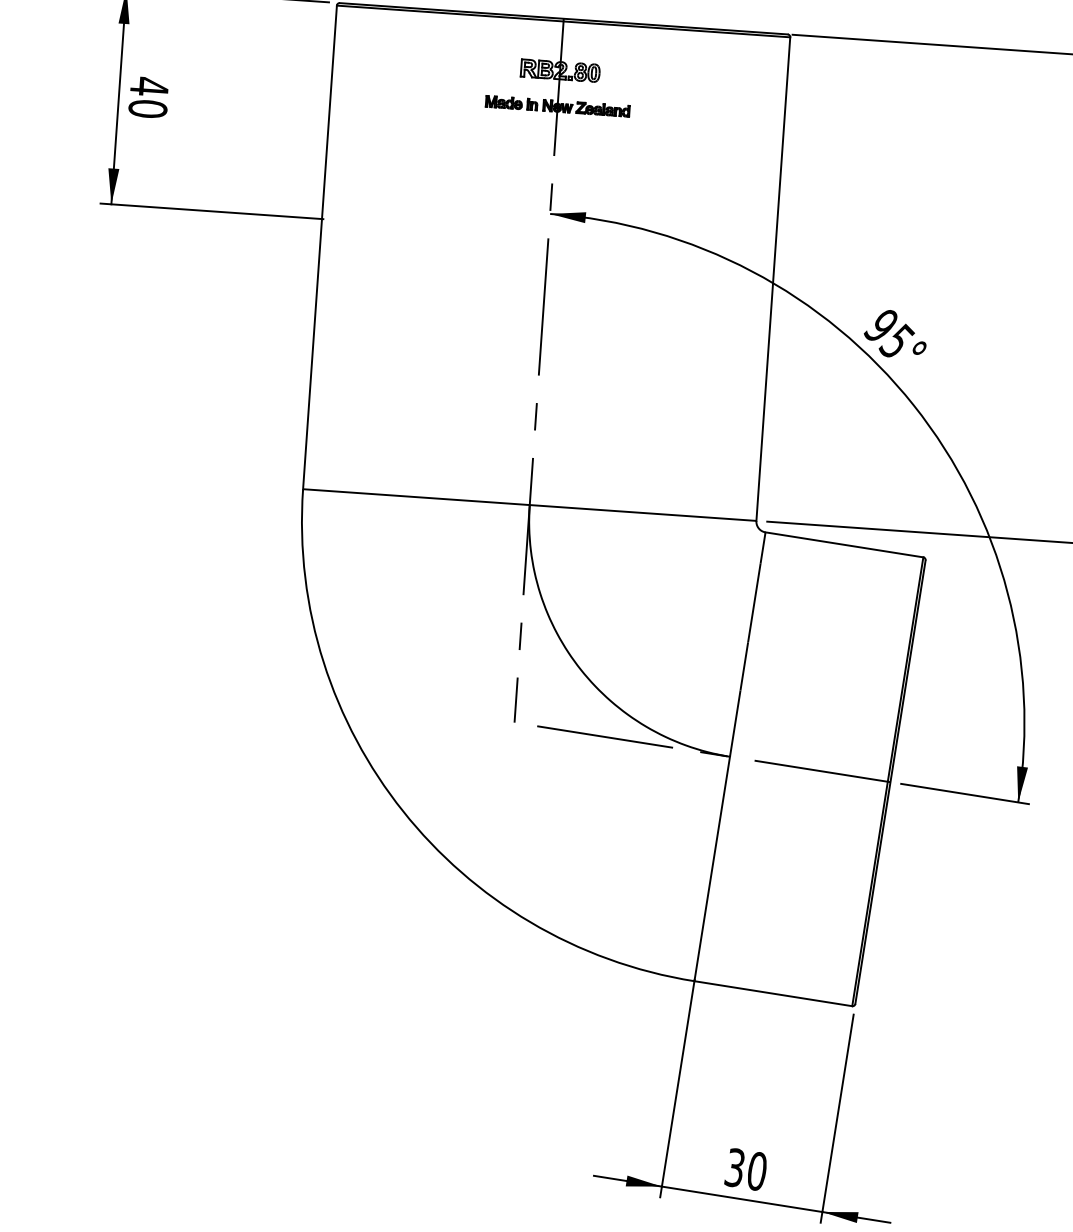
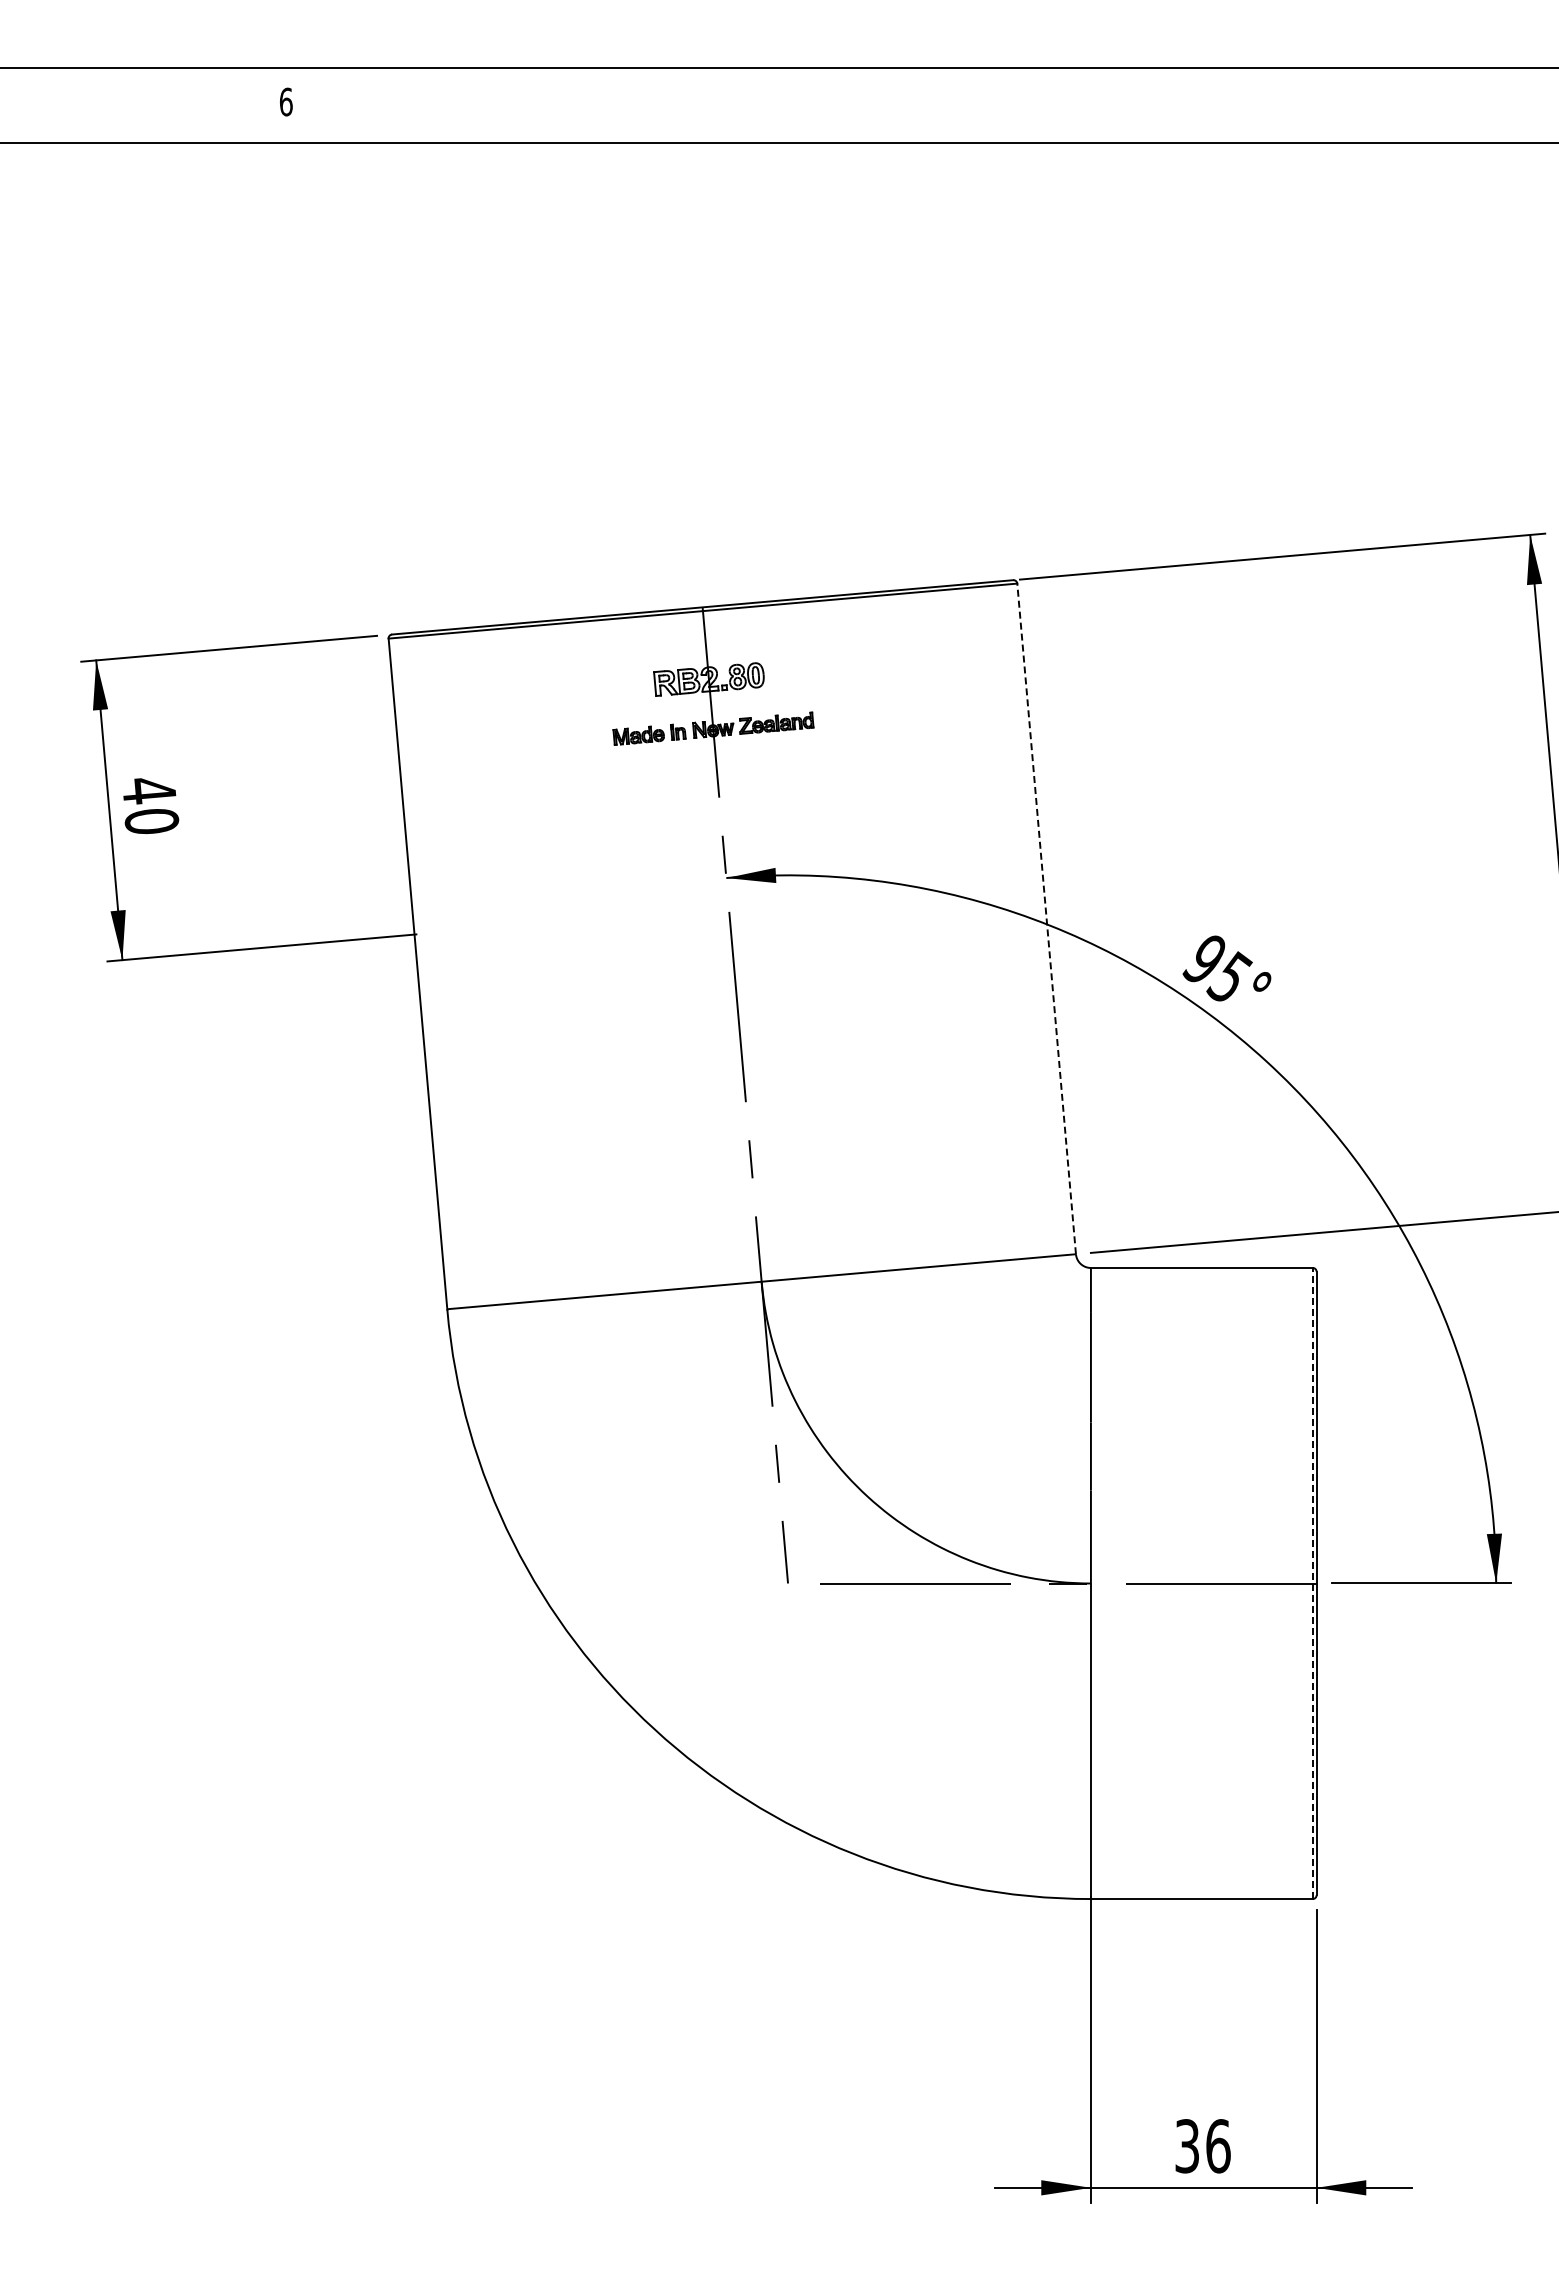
line: (773, 278) -> (1046, 918), solid -> dashed
line: (887, 781) -> (1312, 1583), solid -> dashed
text: (757, 1171) -> (1218, 2146), 30 -> 36

